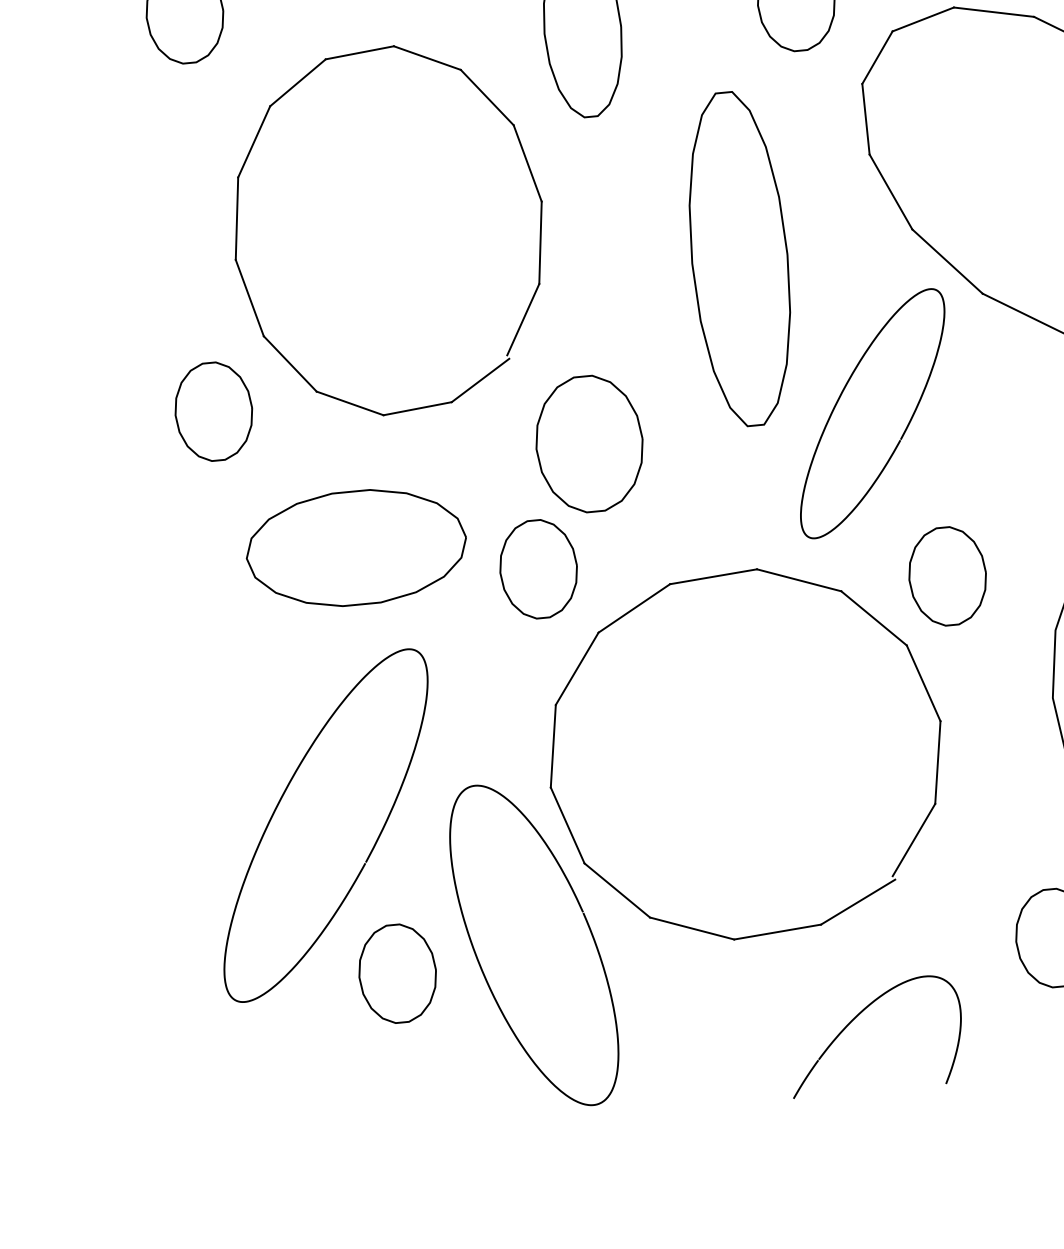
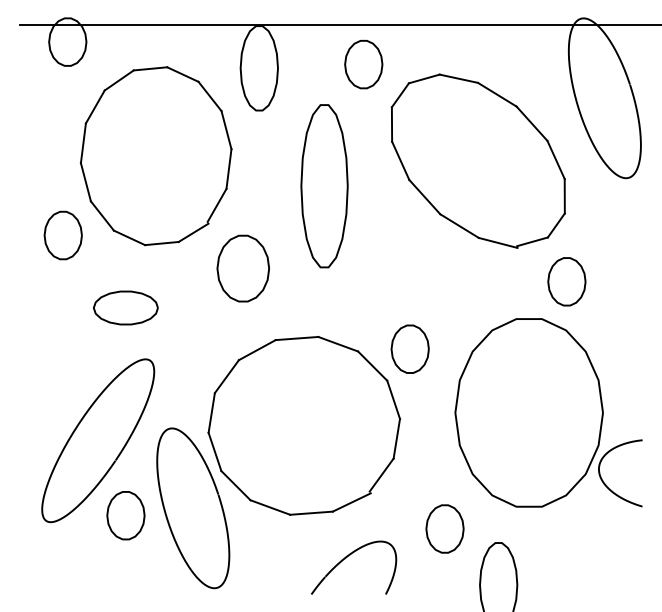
curve: (843, 394) -> (368, 256), removed
part: (355, 547) -> (125, 307), size x0.6
part: (537, 568) -> (212, 326), removed

